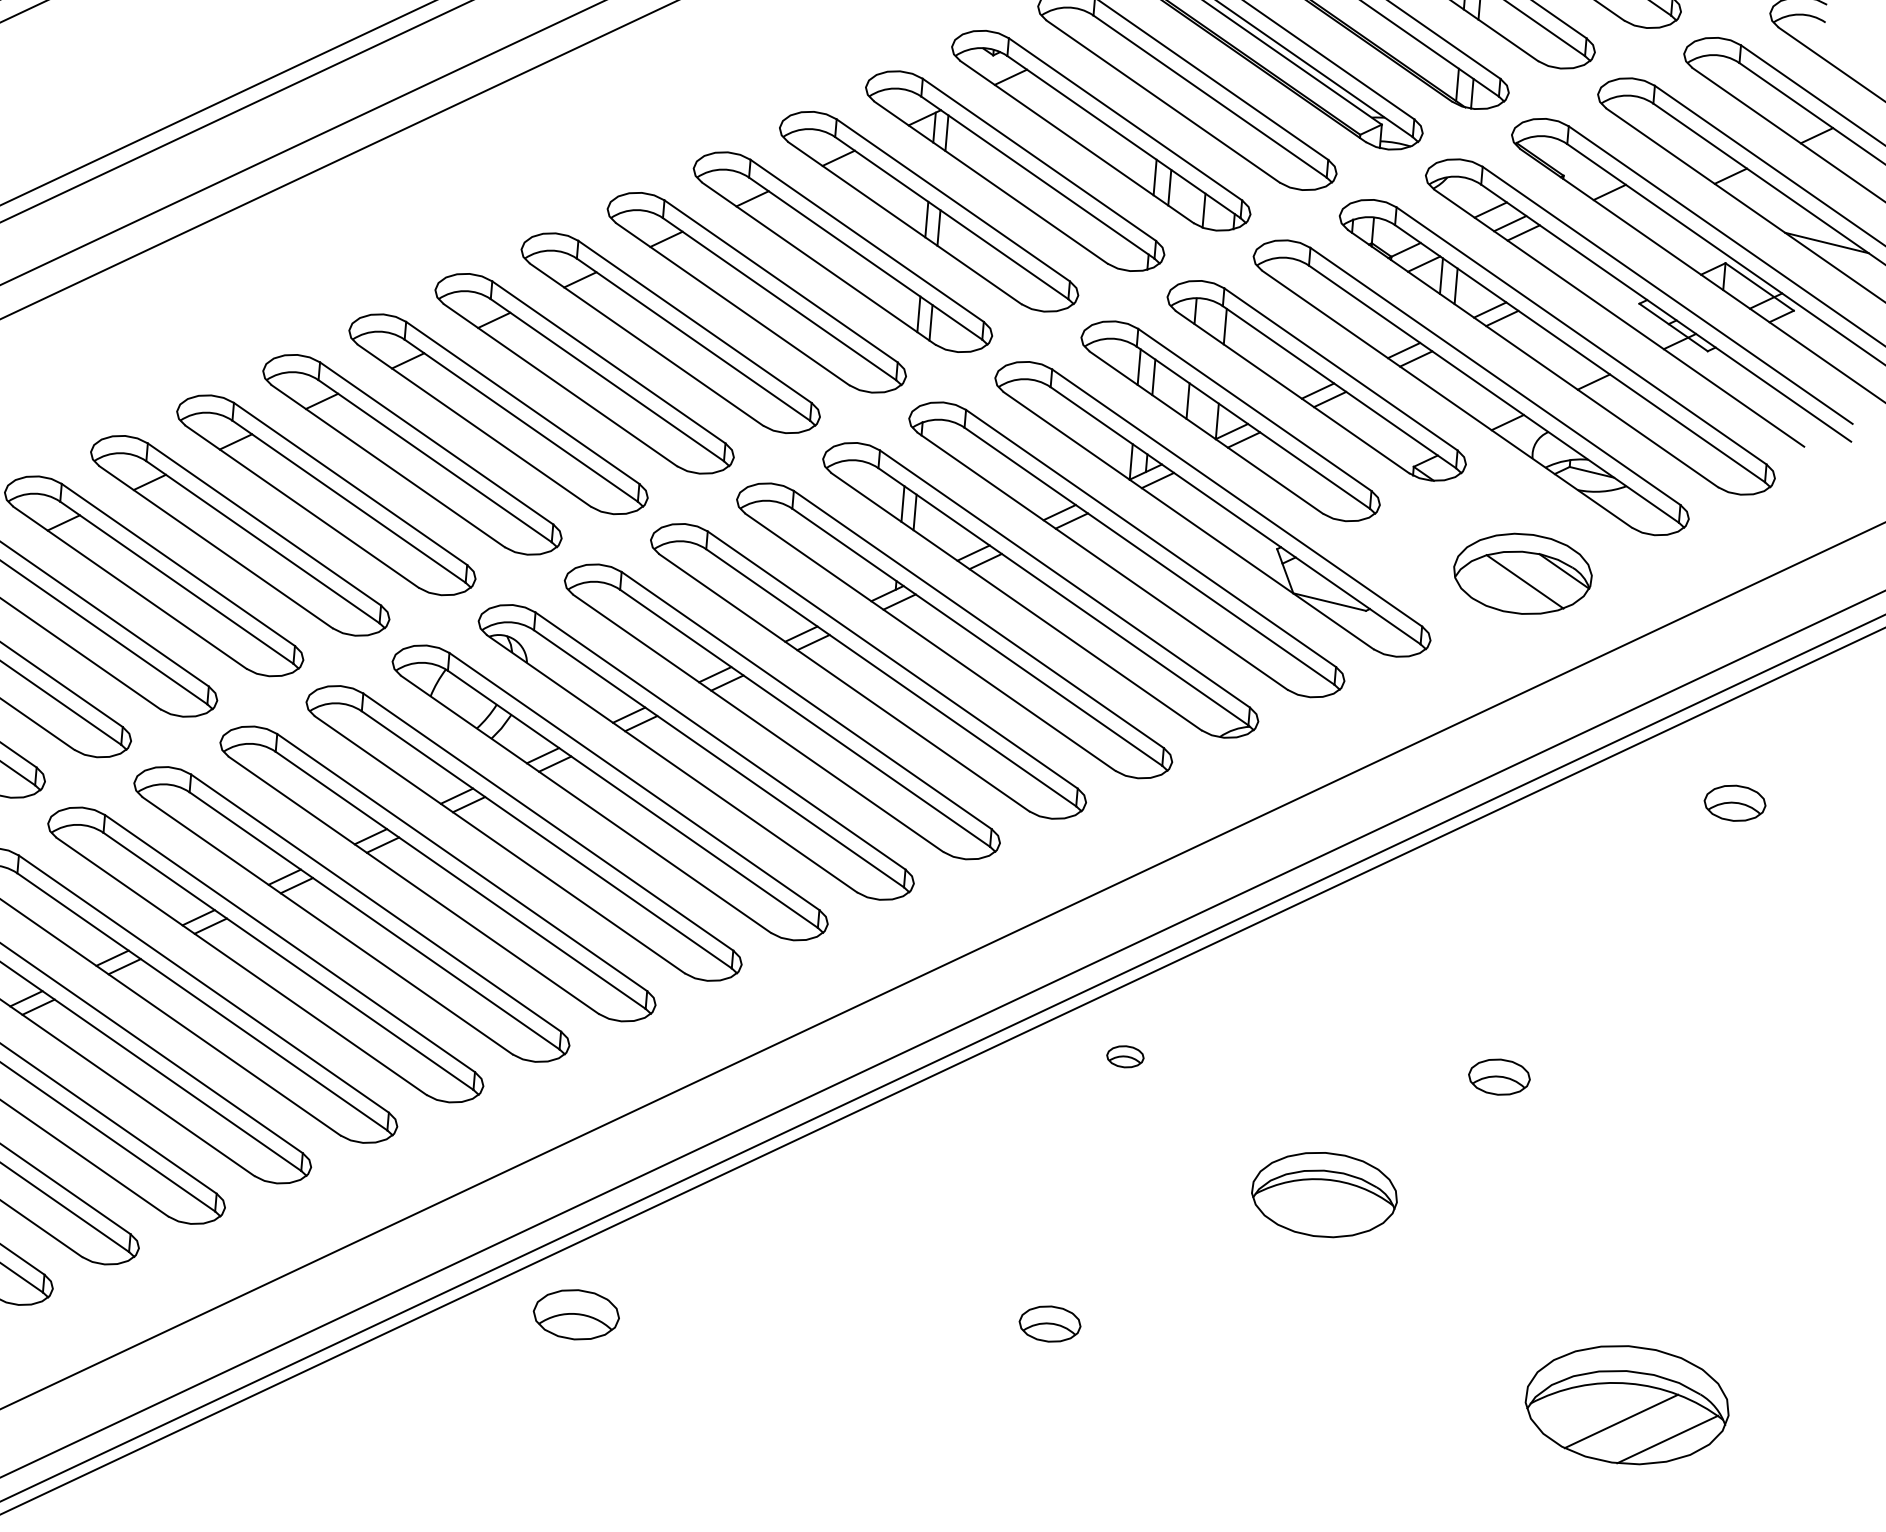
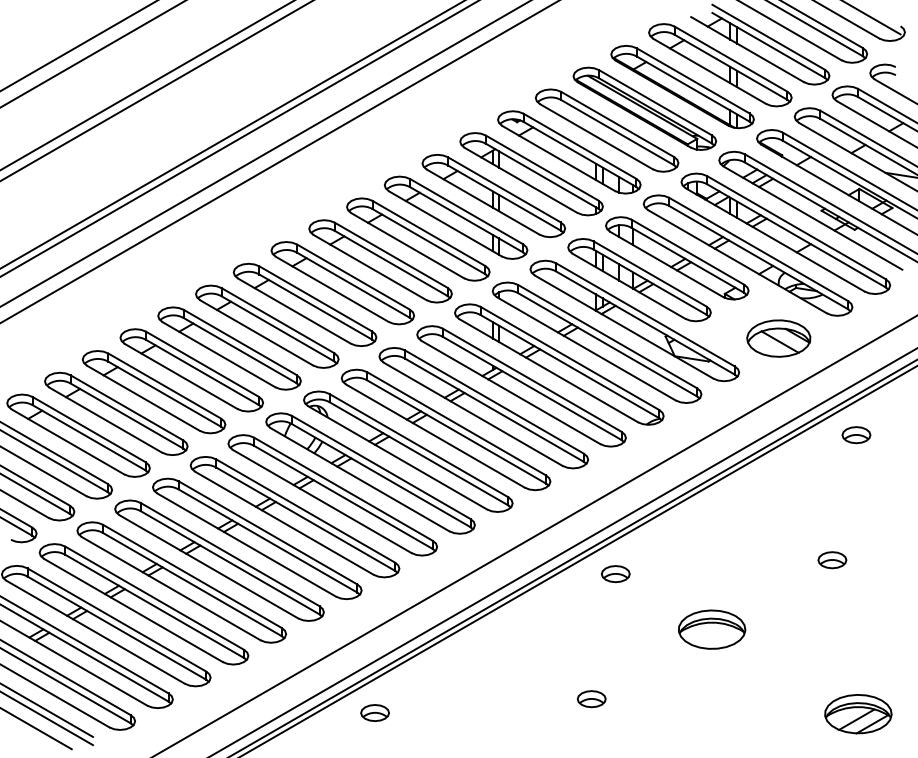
part: (1735, 804) -> (856, 435), moved
part: (1124, 1057) -> (615, 574), size x1.67
part: (1499, 1077) -> (832, 560), moved
part: (575, 1313) -> (374, 712), size x0.71
part: (1627, 1406) -> (858, 714), size x0.71

